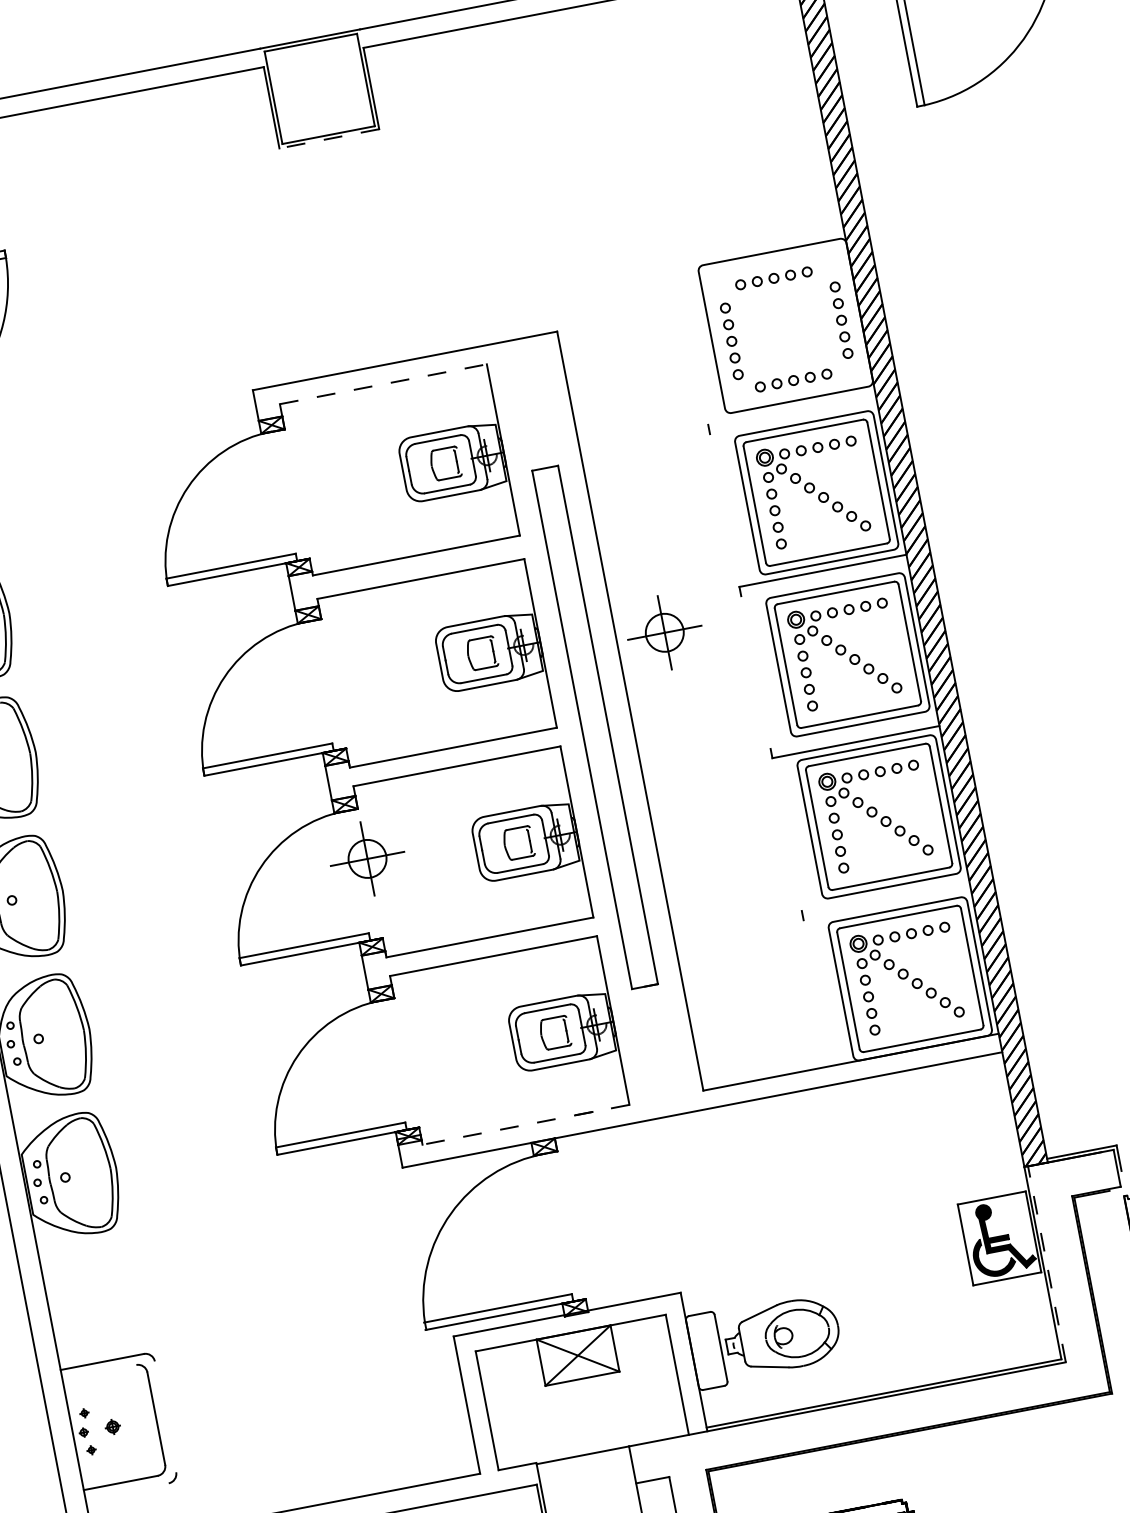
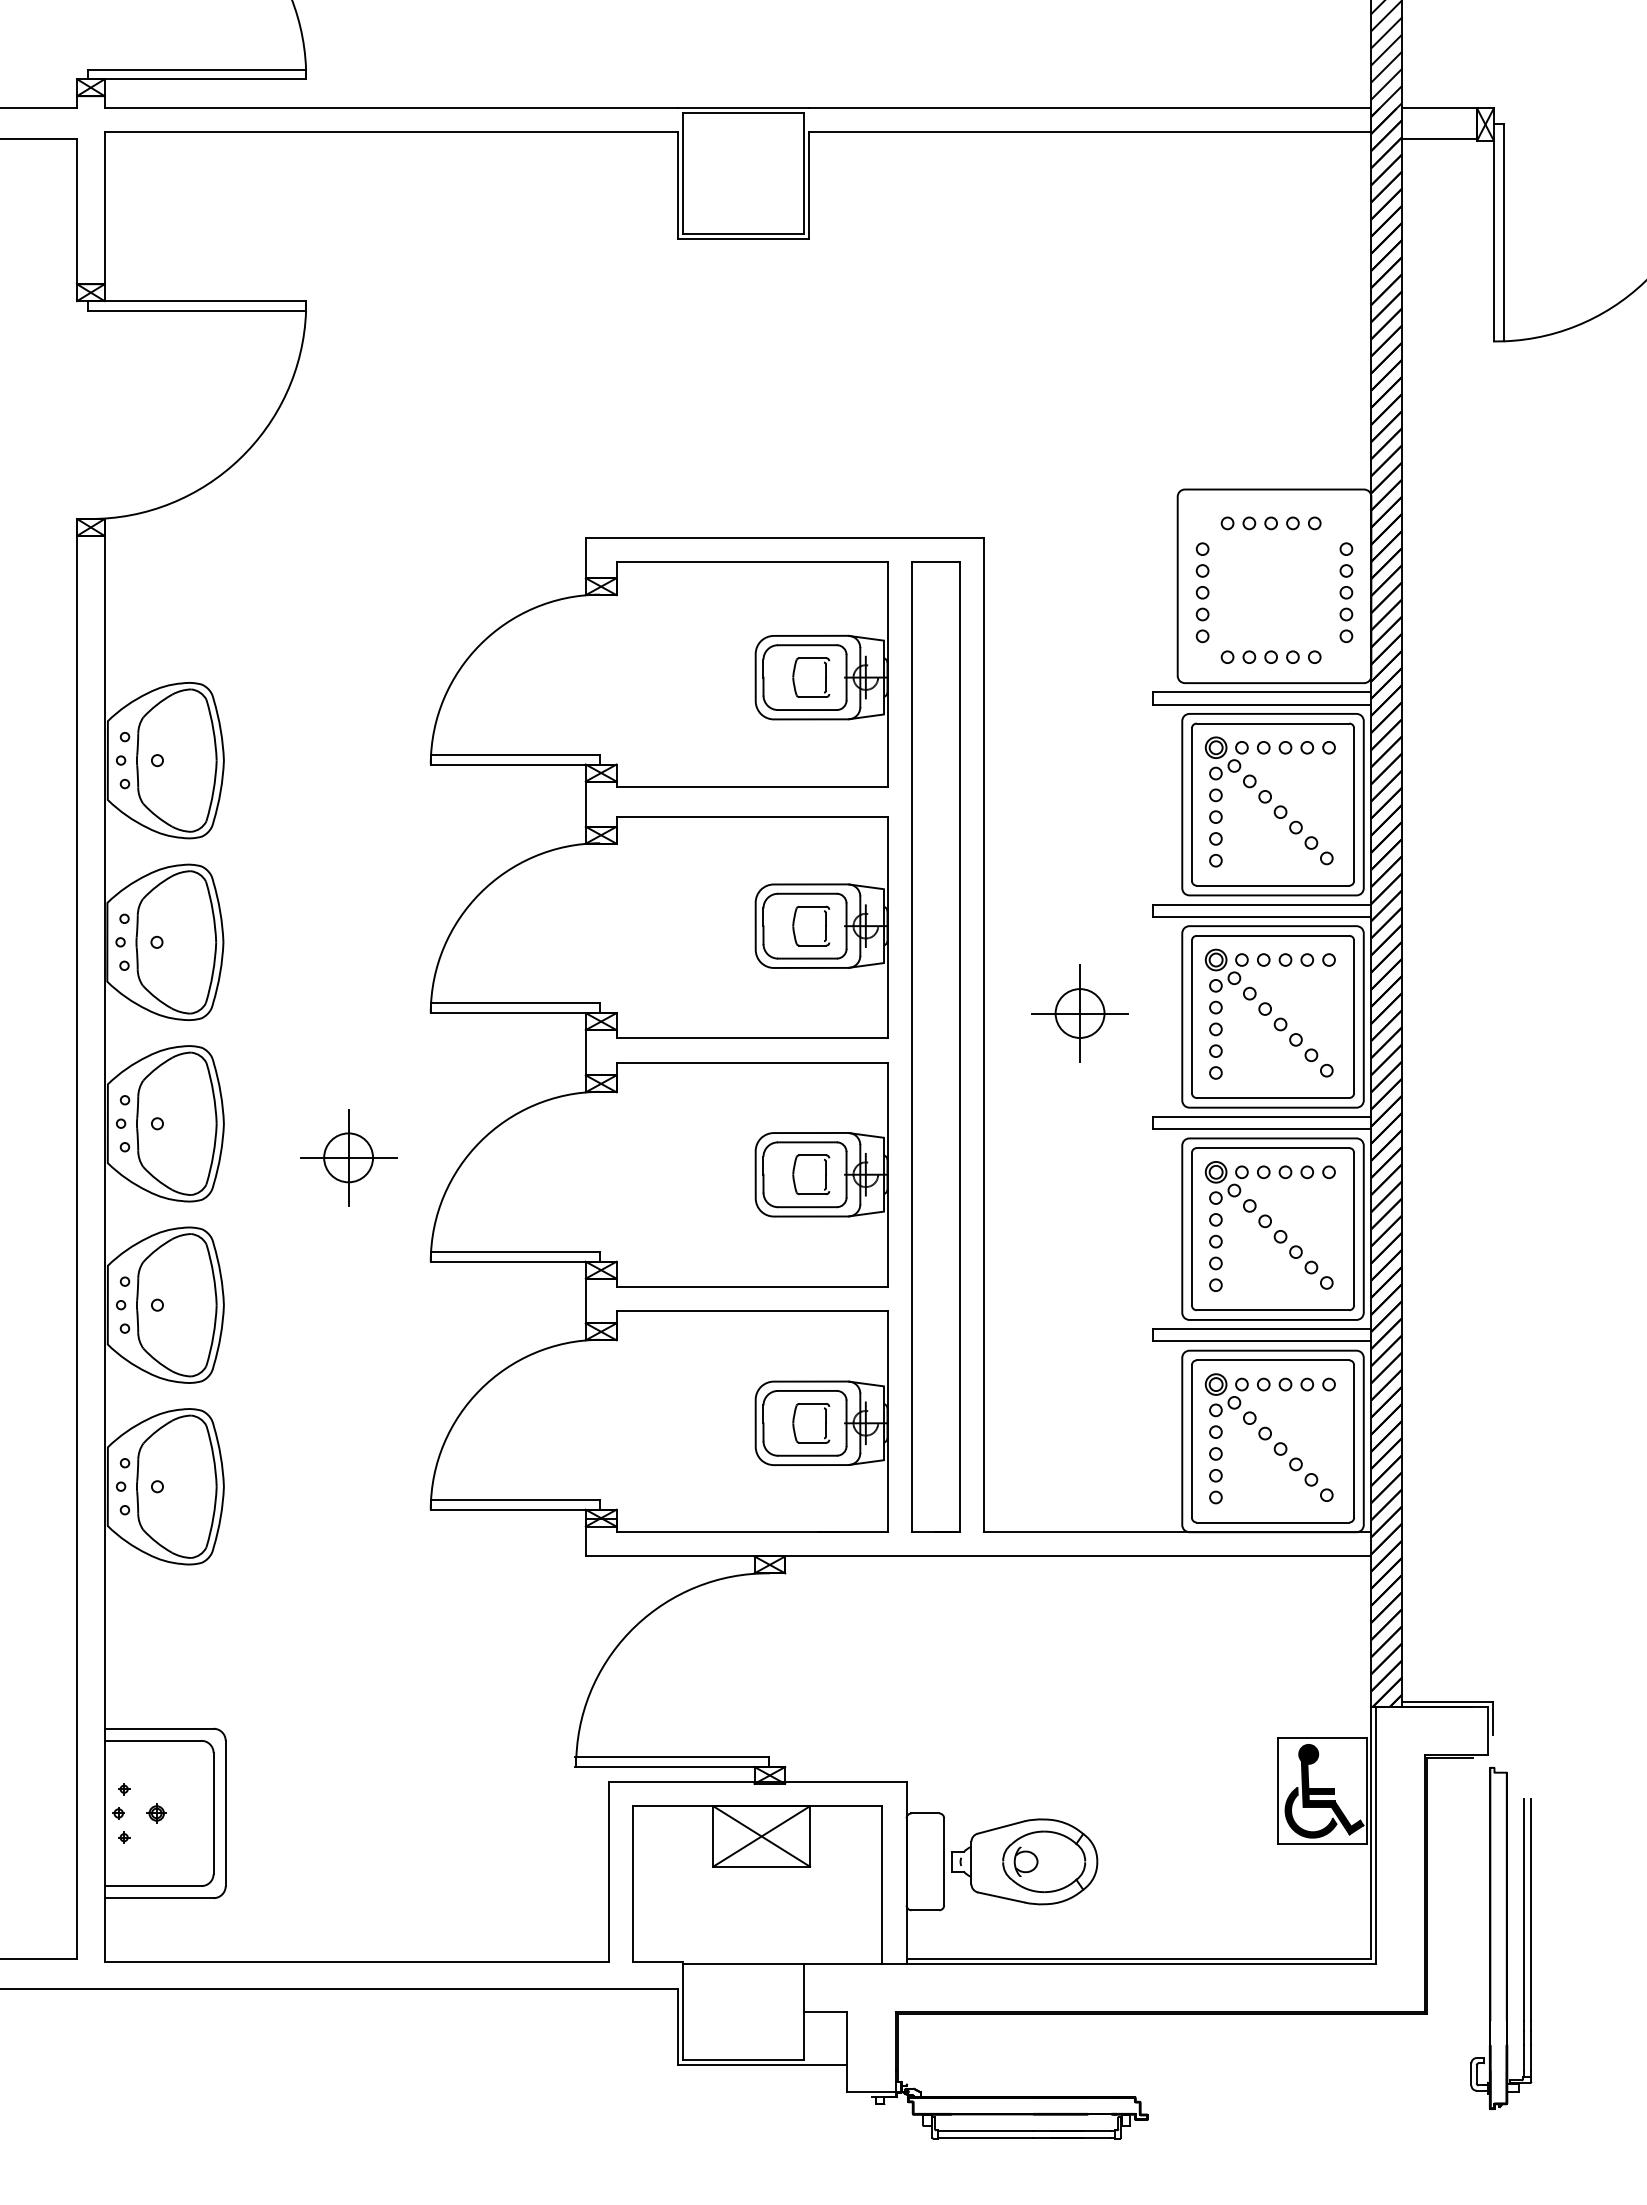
line: (329, 138) -> (743, 238), dashed -> solid
line: (383, 384) -> (752, 562), dashed -> solid
line: (791, 408) -> (1261, 692), added
line: (793, 418) -> (1261, 704), added
line: (824, 579) -> (1261, 916), added
part: (664, 632) -> (1079, 1013), moved
part: (594, 727) -> (935, 1046), size x1.43
line: (853, 733) -> (1261, 1117), added
part: (367, 858) -> (348, 1157), moved
line: (885, 895) -> (1261, 1329), added
line: (886, 904) -> (1261, 1341), added
line: (526, 1124) -> (752, 1532), dashed -> solid
line: (1047, 1263) -> (1376, 1834), dashed -> solid
line: (98, 1371) -> (152, 1740), added
line: (165, 1416) -> (225, 1813), added
line: (126, 1491) -> (158, 1898), added

